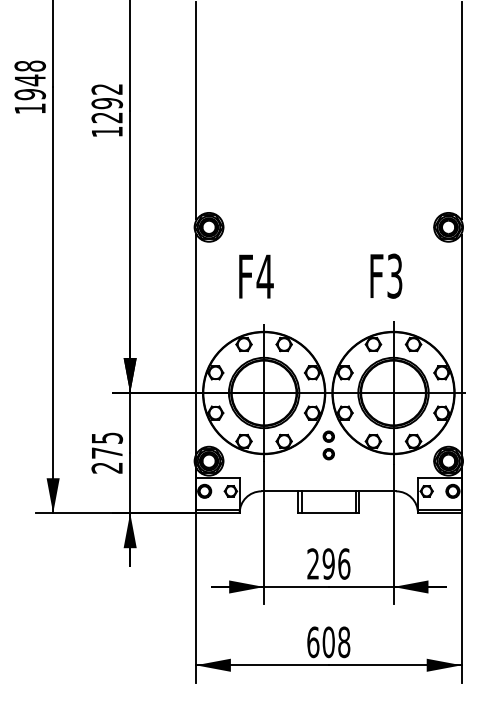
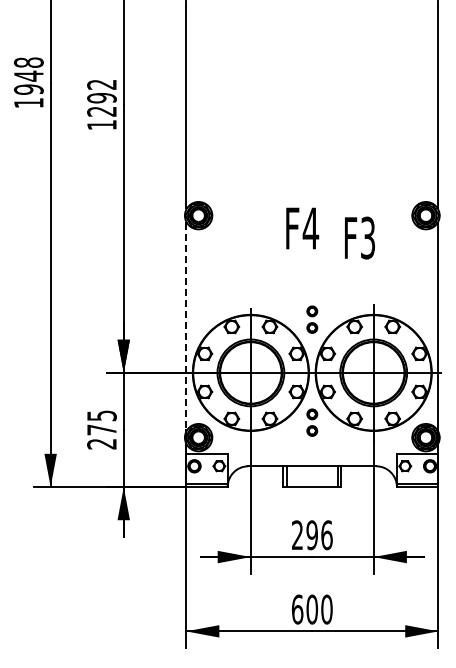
text: (385, 275) -> (359, 237), moved
text: (256, 276) -> (302, 228), moved
part: (329, 336) -> (312, 319), added
line: (196, 345) -> (186, 327), solid -> dashed
text: (343, 642) -> (326, 609), 608 -> 600

